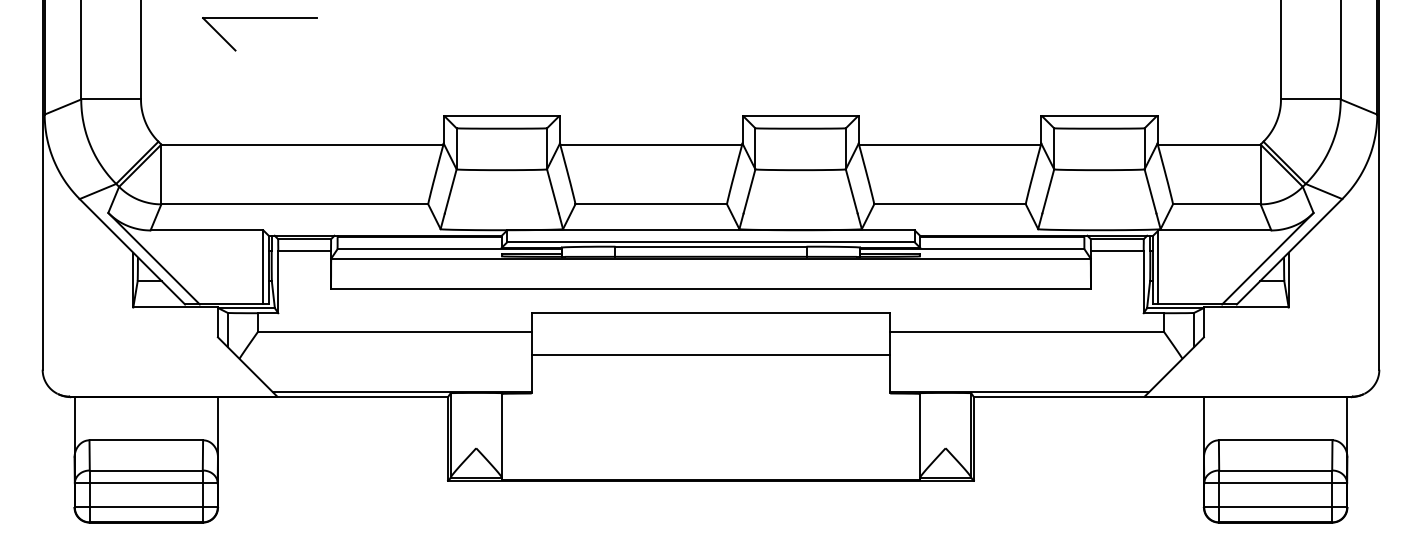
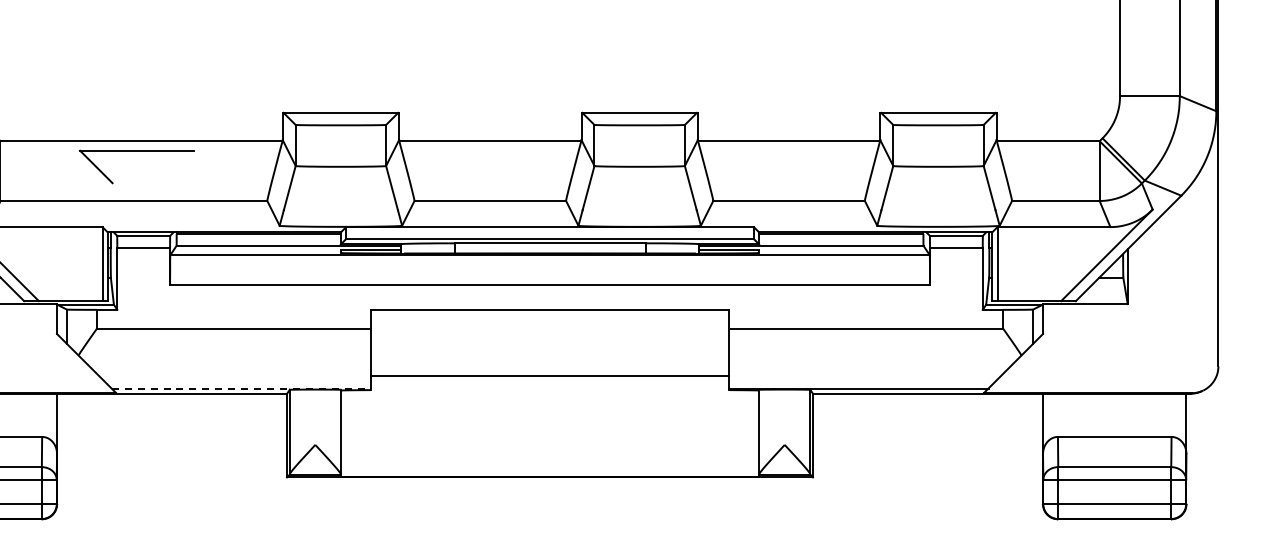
part: (259, 18) -> (136, 151), moved
line: (710, 355) -> (549, 376), moved
line: (402, 391) -> (241, 388), solid -> dashed

